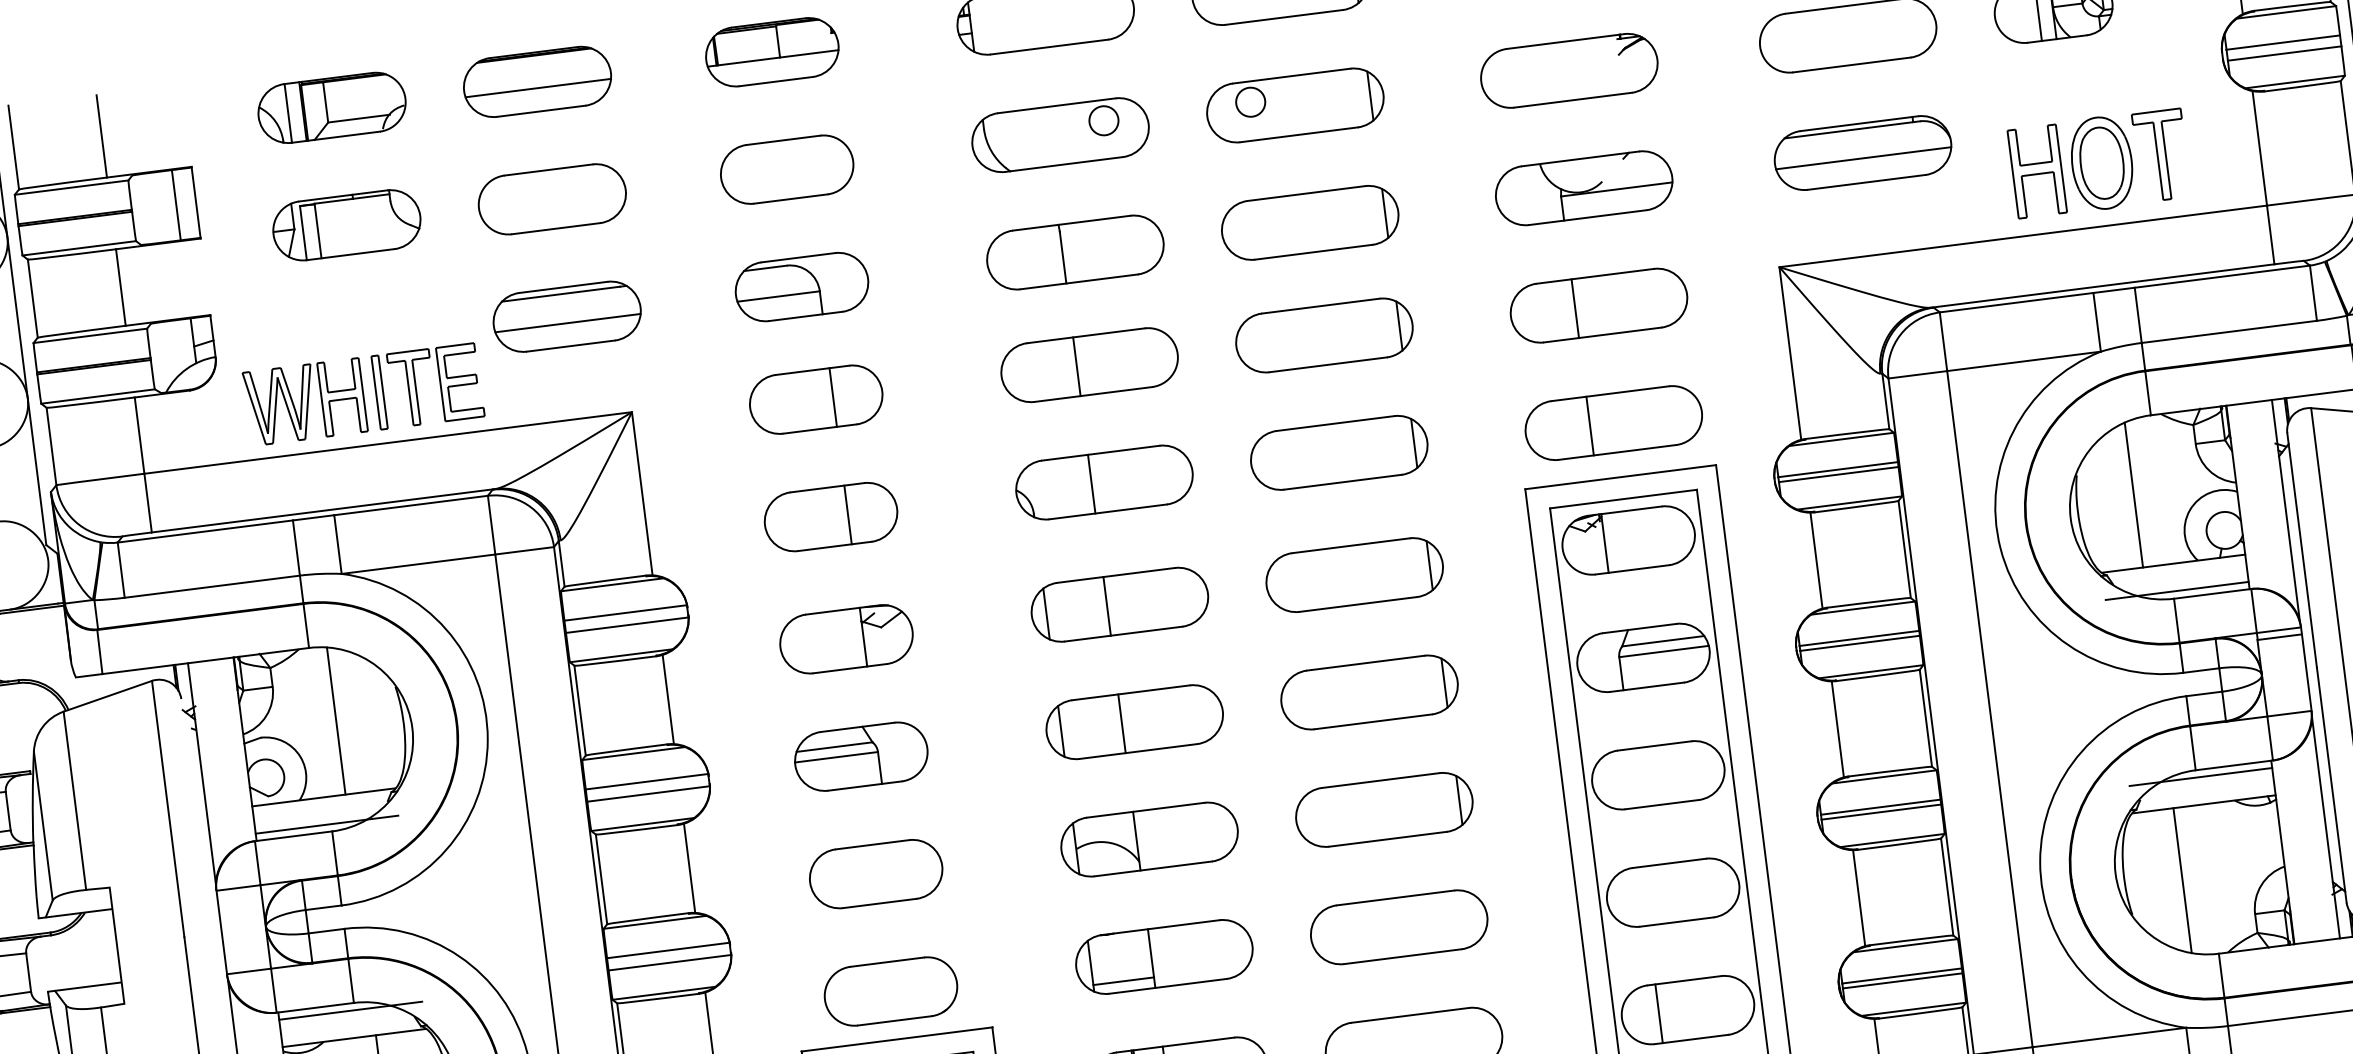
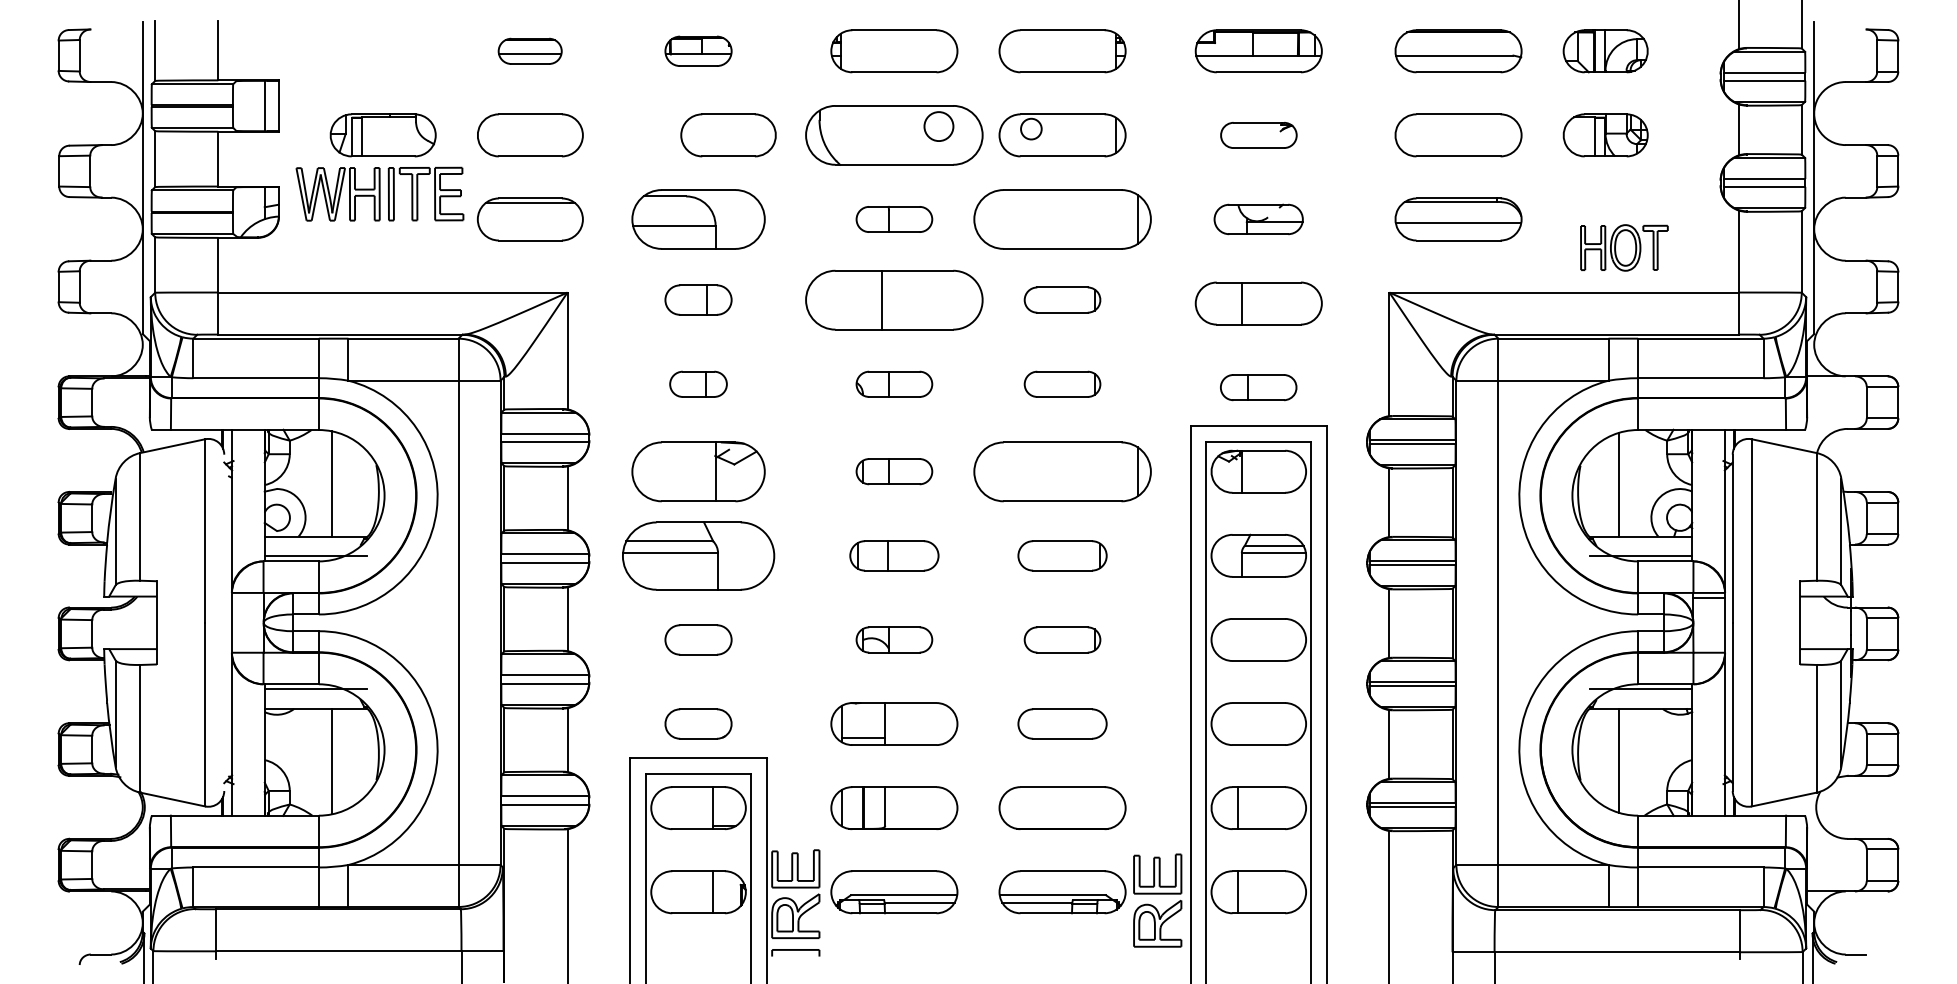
part: (772, 52) -> (698, 51), size x0.7
part: (1568, 71) -> (1258, 135), size x0.6
part: (536, 82) -> (529, 51), size x0.6
part: (331, 108) -> (382, 51), removed
part: (1060, 135) -> (894, 135), size x1.4
part: (2099, 162) -> (1624, 247), size x0.7
part: (787, 169) -> (728, 135), moved
part: (1583, 188) -> (1258, 219), size x0.7
part: (1310, 222) -> (1062, 219), size x1.4
part: (1075, 252) -> (894, 219), size x0.6
part: (801, 287) -> (698, 219), size x1.4
line: (568, 323) -> (530, 224), removed
part: (1324, 334) -> (1062, 299), size x0.6
part: (1089, 364) -> (894, 299), size x1.4
part: (362, 393) -> (379, 193), moved
part: (816, 398) -> (698, 299), size x0.7
part: (1613, 422) -> (1258, 387), size x0.6
part: (1339, 453) -> (1062, 384), size x0.6
part: (1104, 482) -> (894, 384), size x0.6
part: (831, 517) -> (698, 384), size x0.6
part: (1354, 574) -> (1062, 471), size x1.4
part: (1120, 604) -> (894, 471), size x0.6
part: (846, 638) -> (698, 471), size x1.4
part: (1369, 692) -> (1062, 555), size x0.7
part: (1134, 721) -> (894, 555), size x0.7
part: (861, 756) -> (698, 555), size x1.6
part: (1384, 809) -> (1062, 639), size x0.6
part: (1149, 838) -> (894, 639), size x0.6
part: (875, 873) -> (698, 639), size x0.7
part: (1398, 926) -> (1062, 723), size x0.7
part: (890, 990) -> (698, 723), size x0.7

